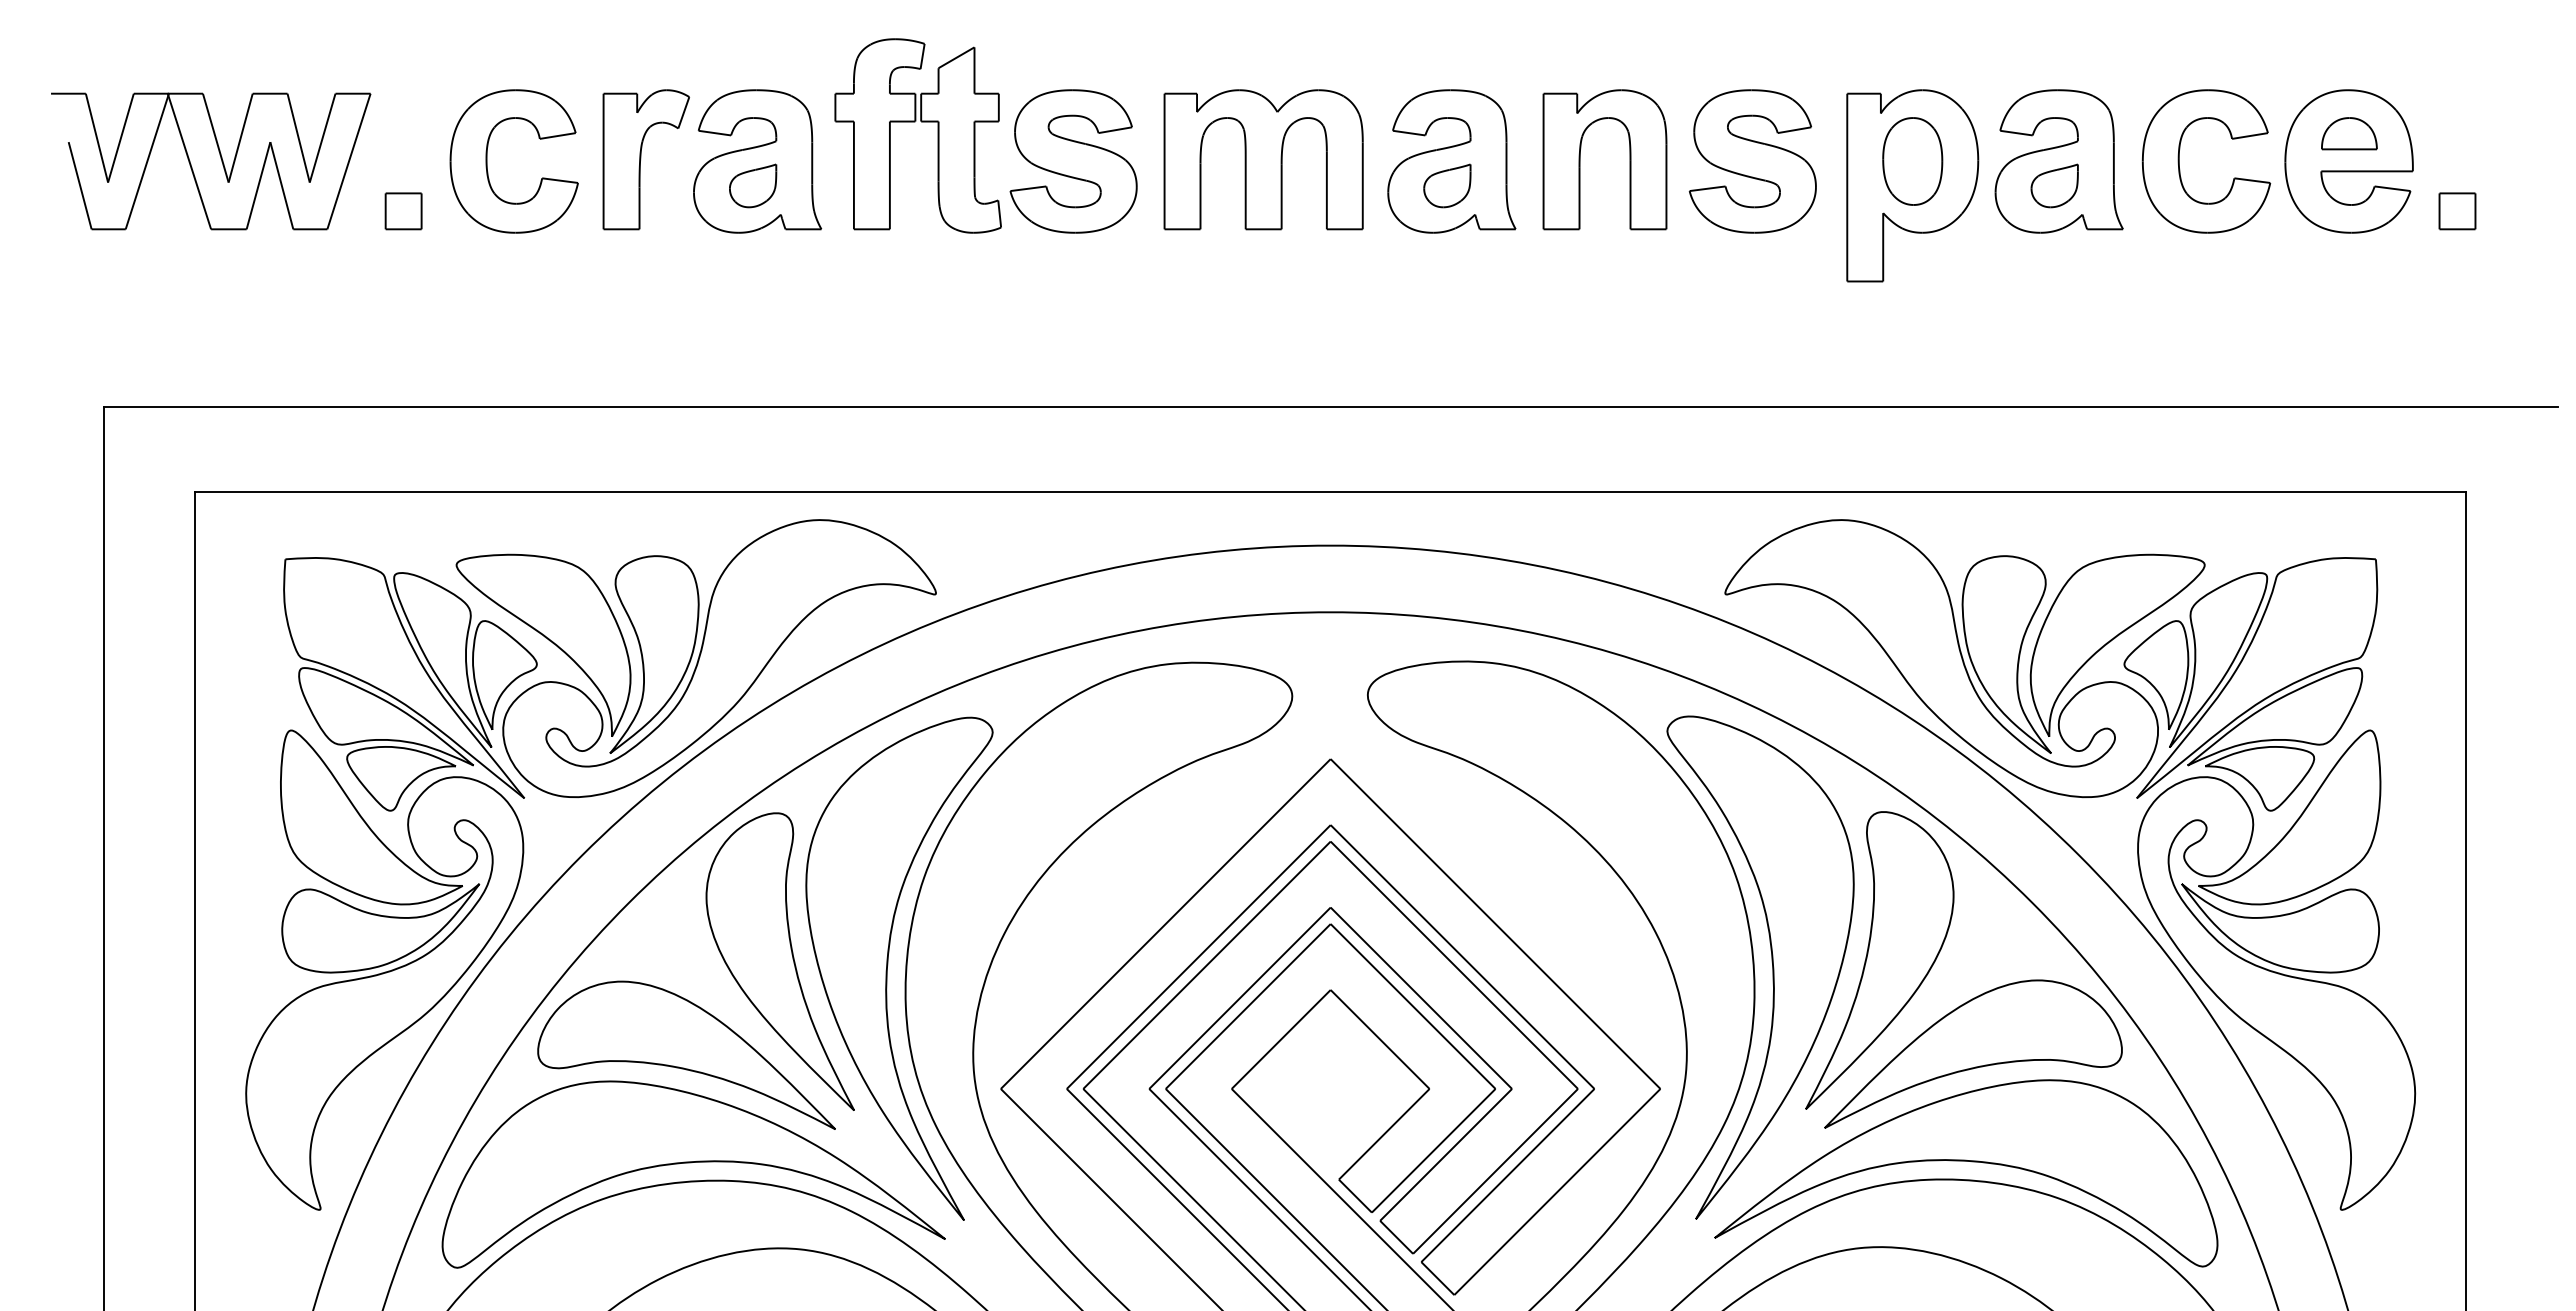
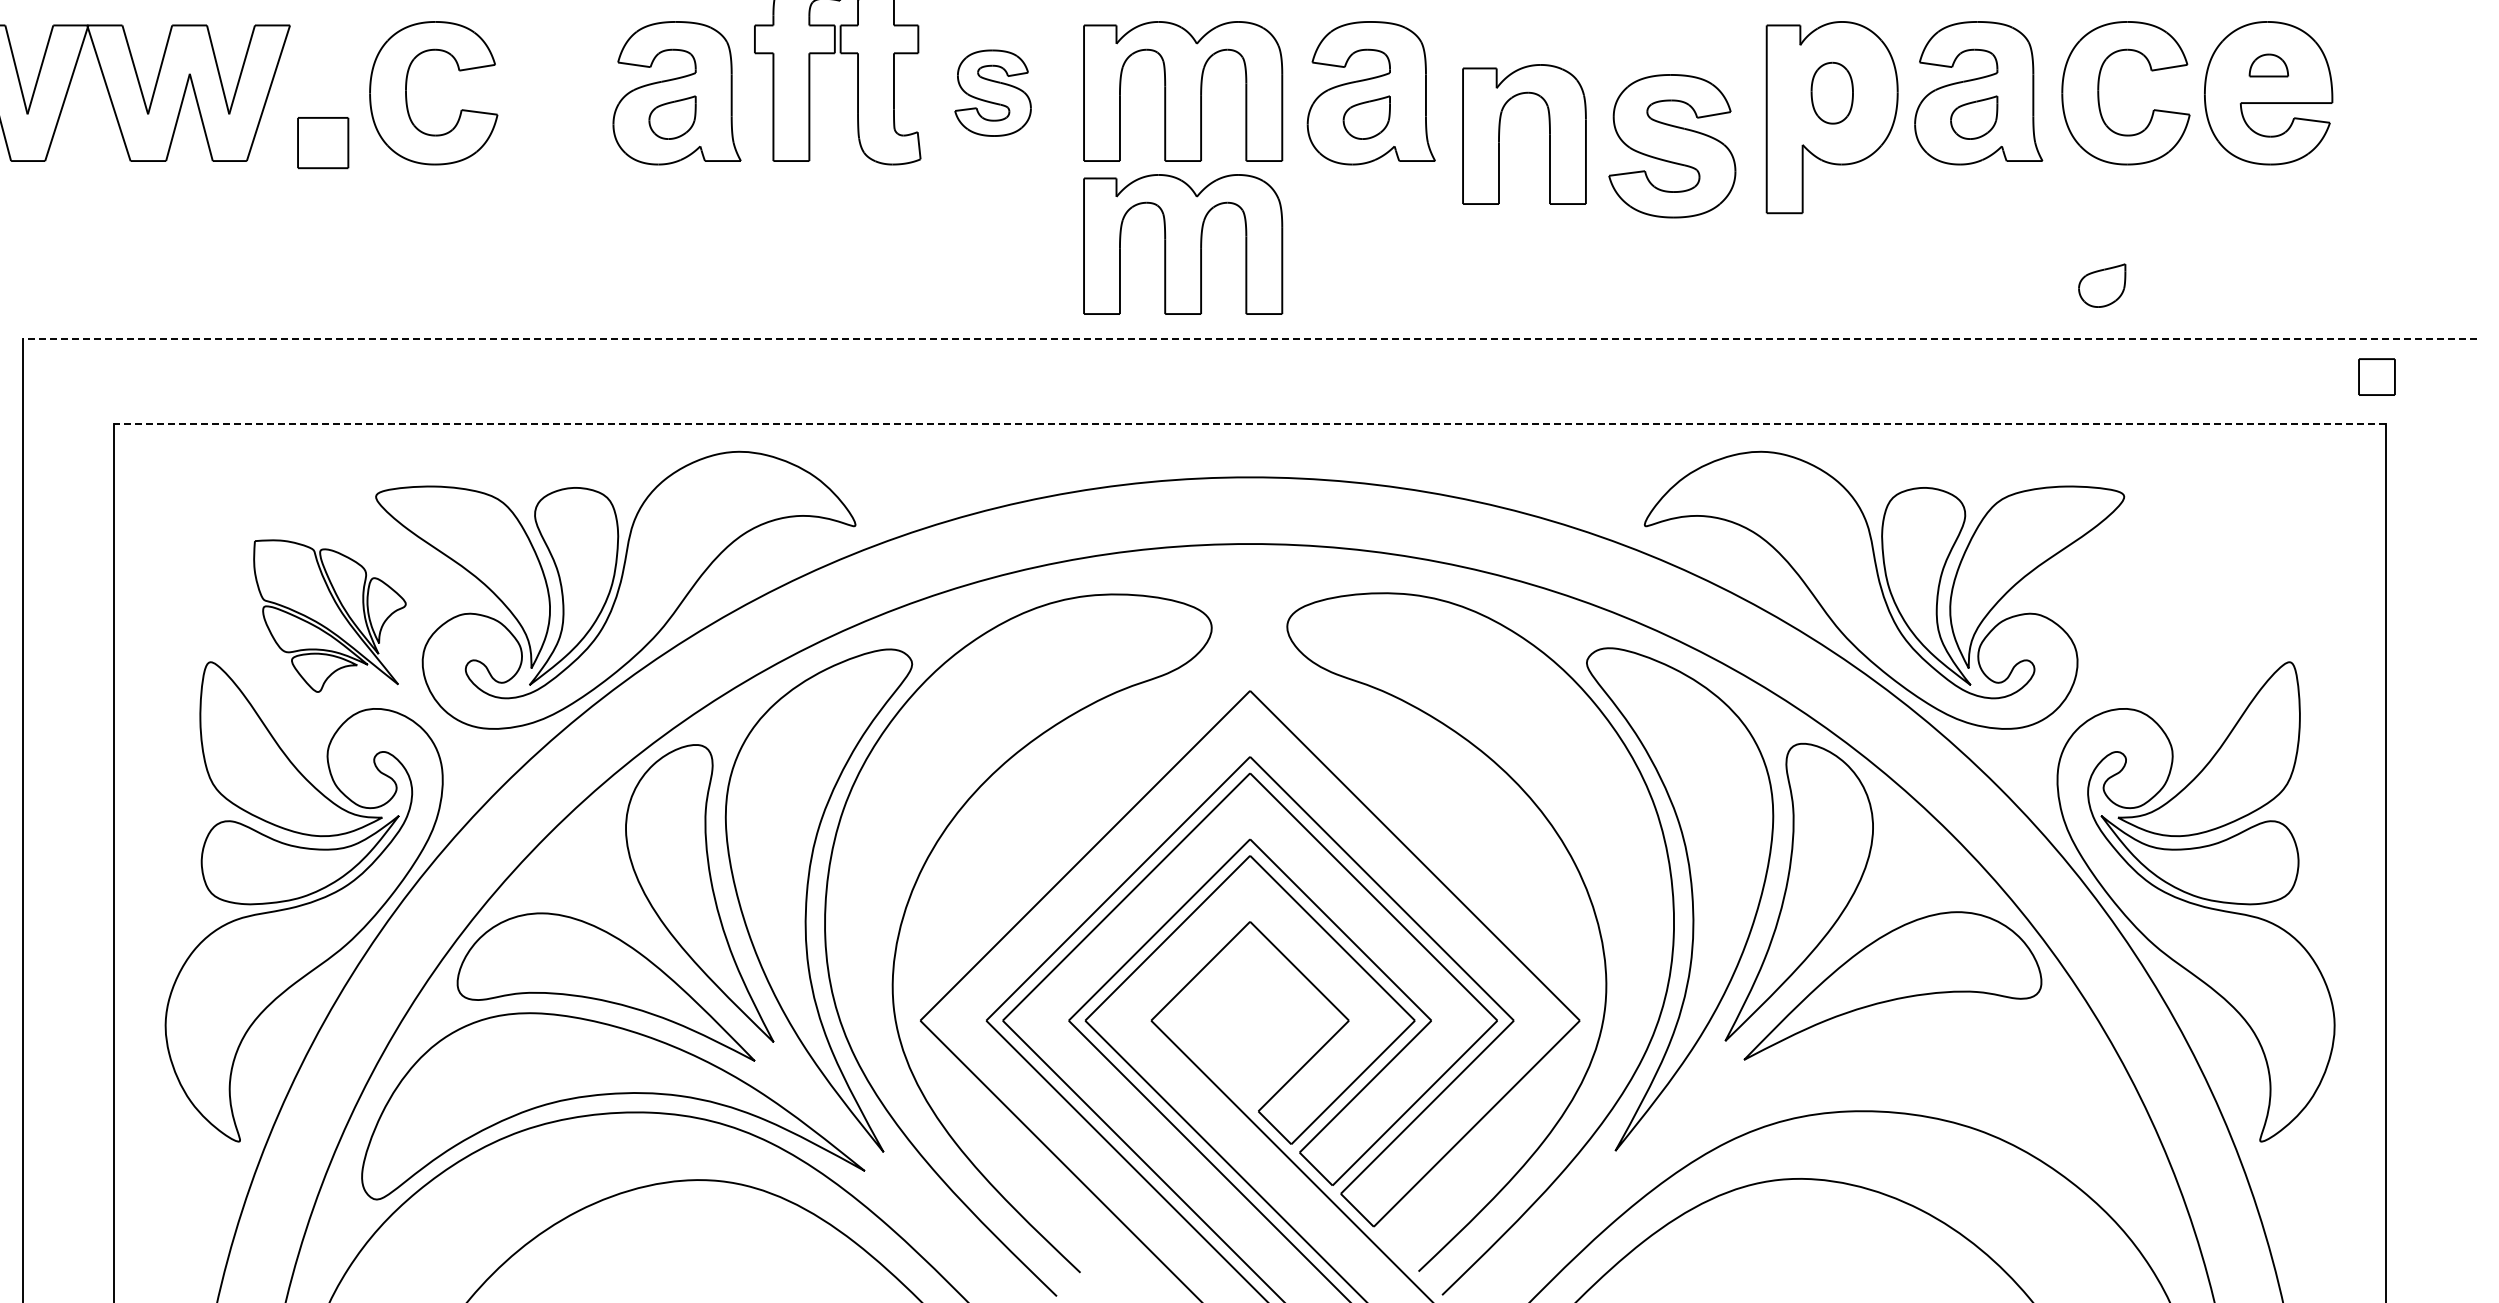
part: (2349, 133) -> (2268, 65), size x0.7
part: (645, 159) -> (564, 91), removed
part: (1580, 159) -> (1499, 134), moved
part: (1073, 161) -> (992, 93), size x0.6
part: (1752, 161) -> (1671, 146), moved
part: (1912, 161) -> (1831, 93), size x0.7
part: (403, 211) -> (322, 143), size x1.4
part: (2457, 211) -> (2376, 377), moved
part: (1263, 312) -> (1182, 244), added
part: (2182, 353) -> (2101, 285), added
line: (1330, 407) -> (1249, 339), solid -> dashed
line: (1330, 491) -> (1249, 423), solid -> dashed
part: (410, 684) -> (329, 616), size x0.6
part: (2250, 684) -> (2169, 616), removed
part: (1966, 1161) -> (1885, 1093), removed

